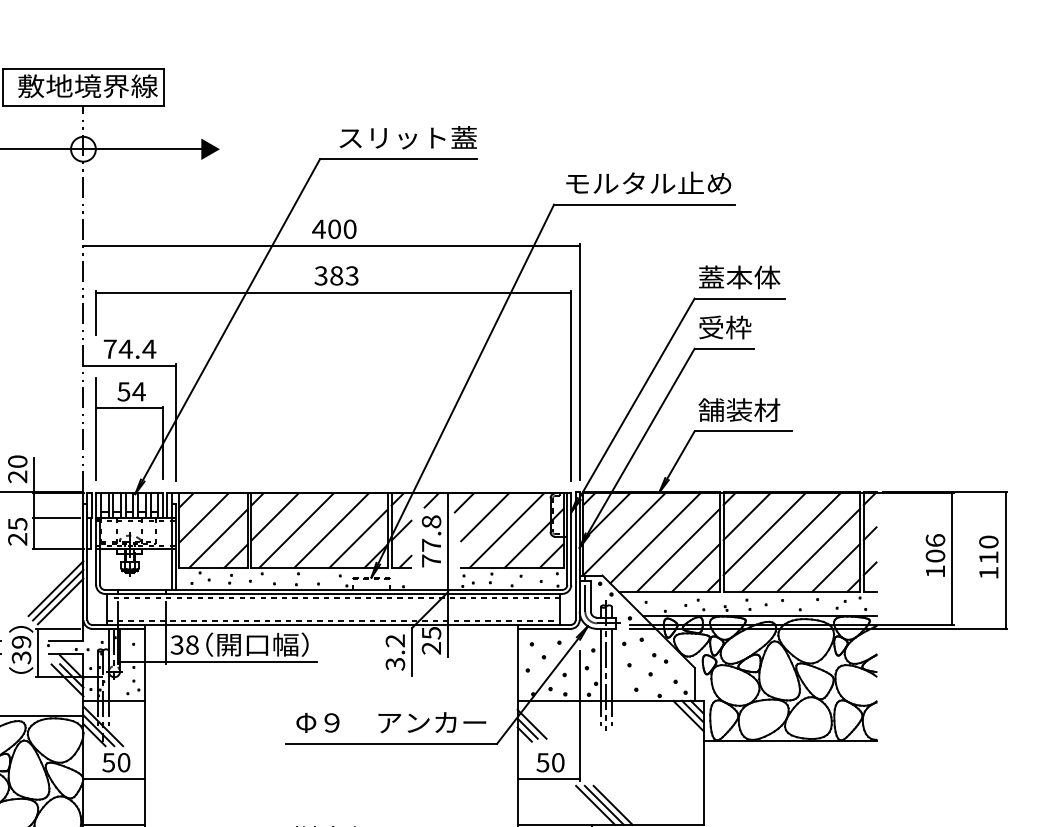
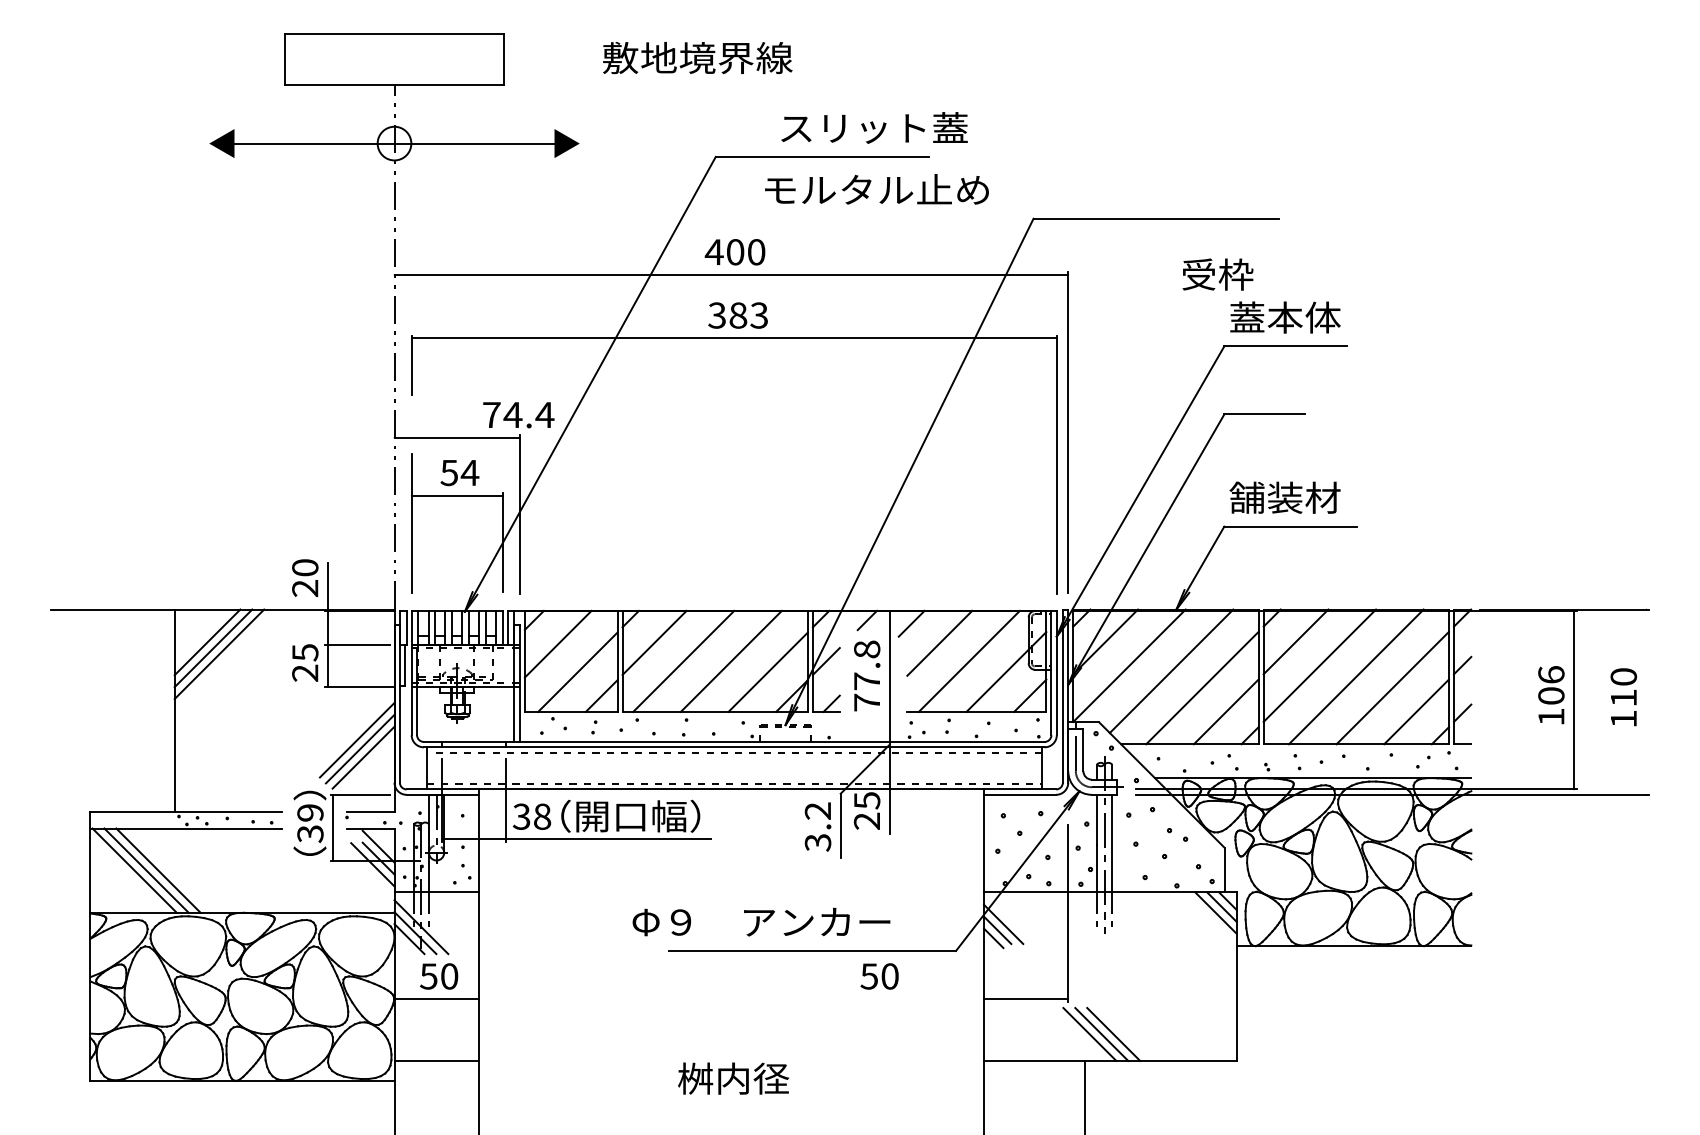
text: (87, 86) -> (697, 58), moved
text: (408, 137) -> (874, 127), moved
text: (648, 183) -> (876, 189), moved
text: (724, 327) -> (1217, 274), moved
text: (129, 349) -> (518, 415), moved
line: (1005, 560) -> (1646, 701), removed
text: (391, 722) -> (761, 921), moved
text: (550, 762) -> (879, 976), moved

